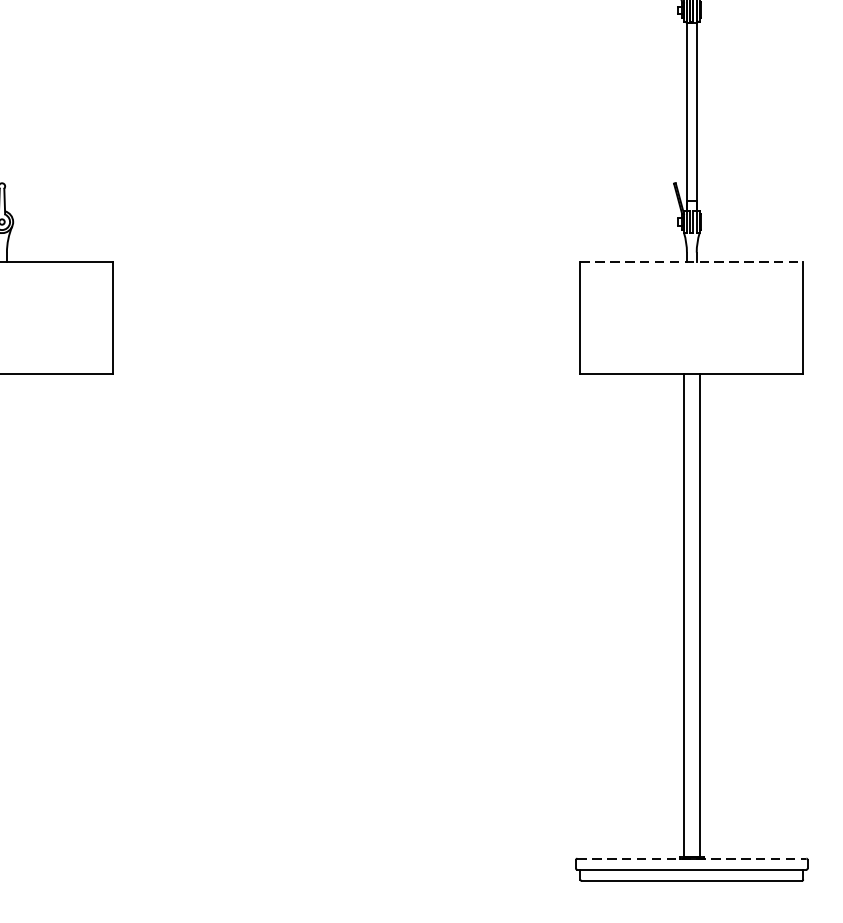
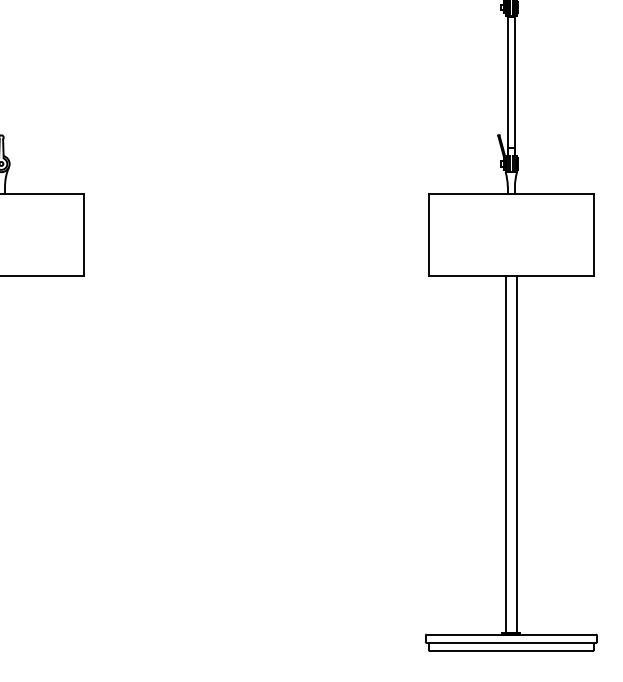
line: (692, 261) -> (511, 193), dashed -> solid
line: (692, 858) -> (511, 634), dashed -> solid

